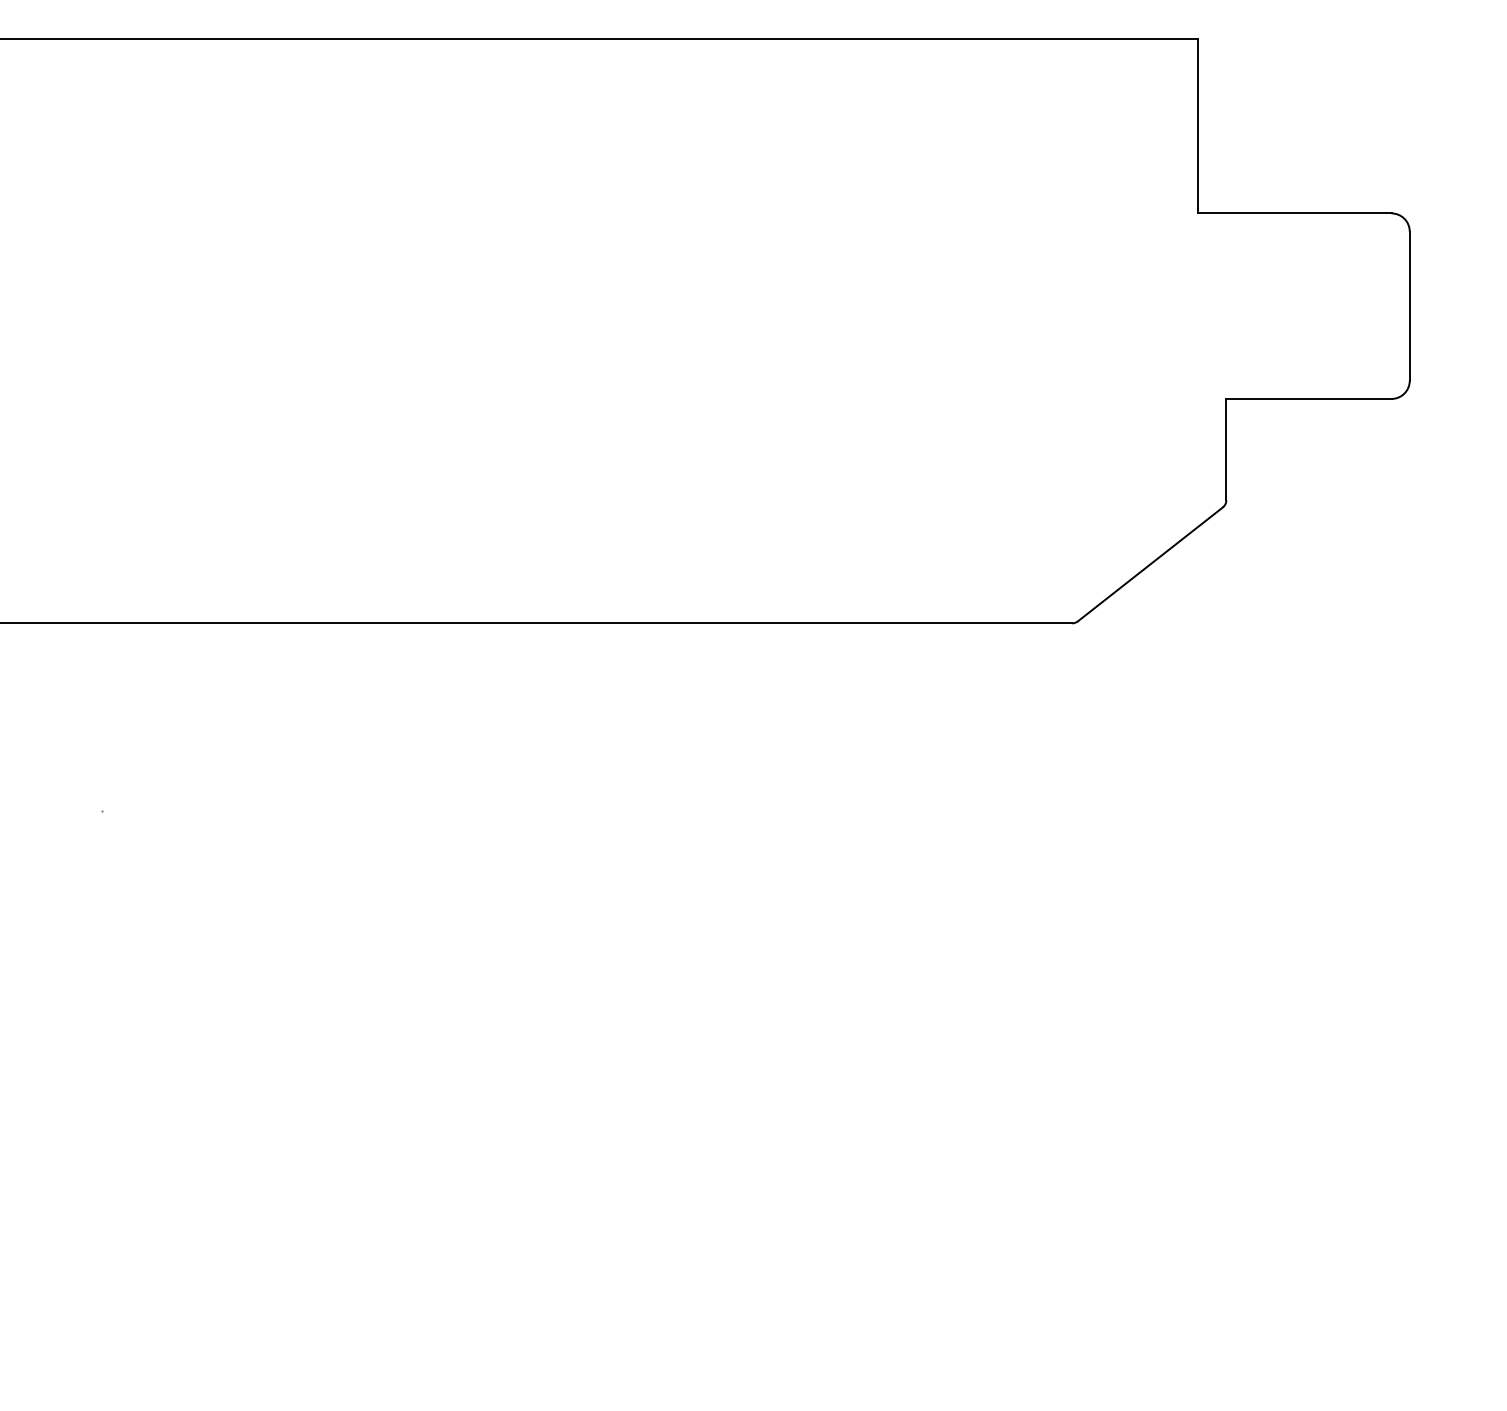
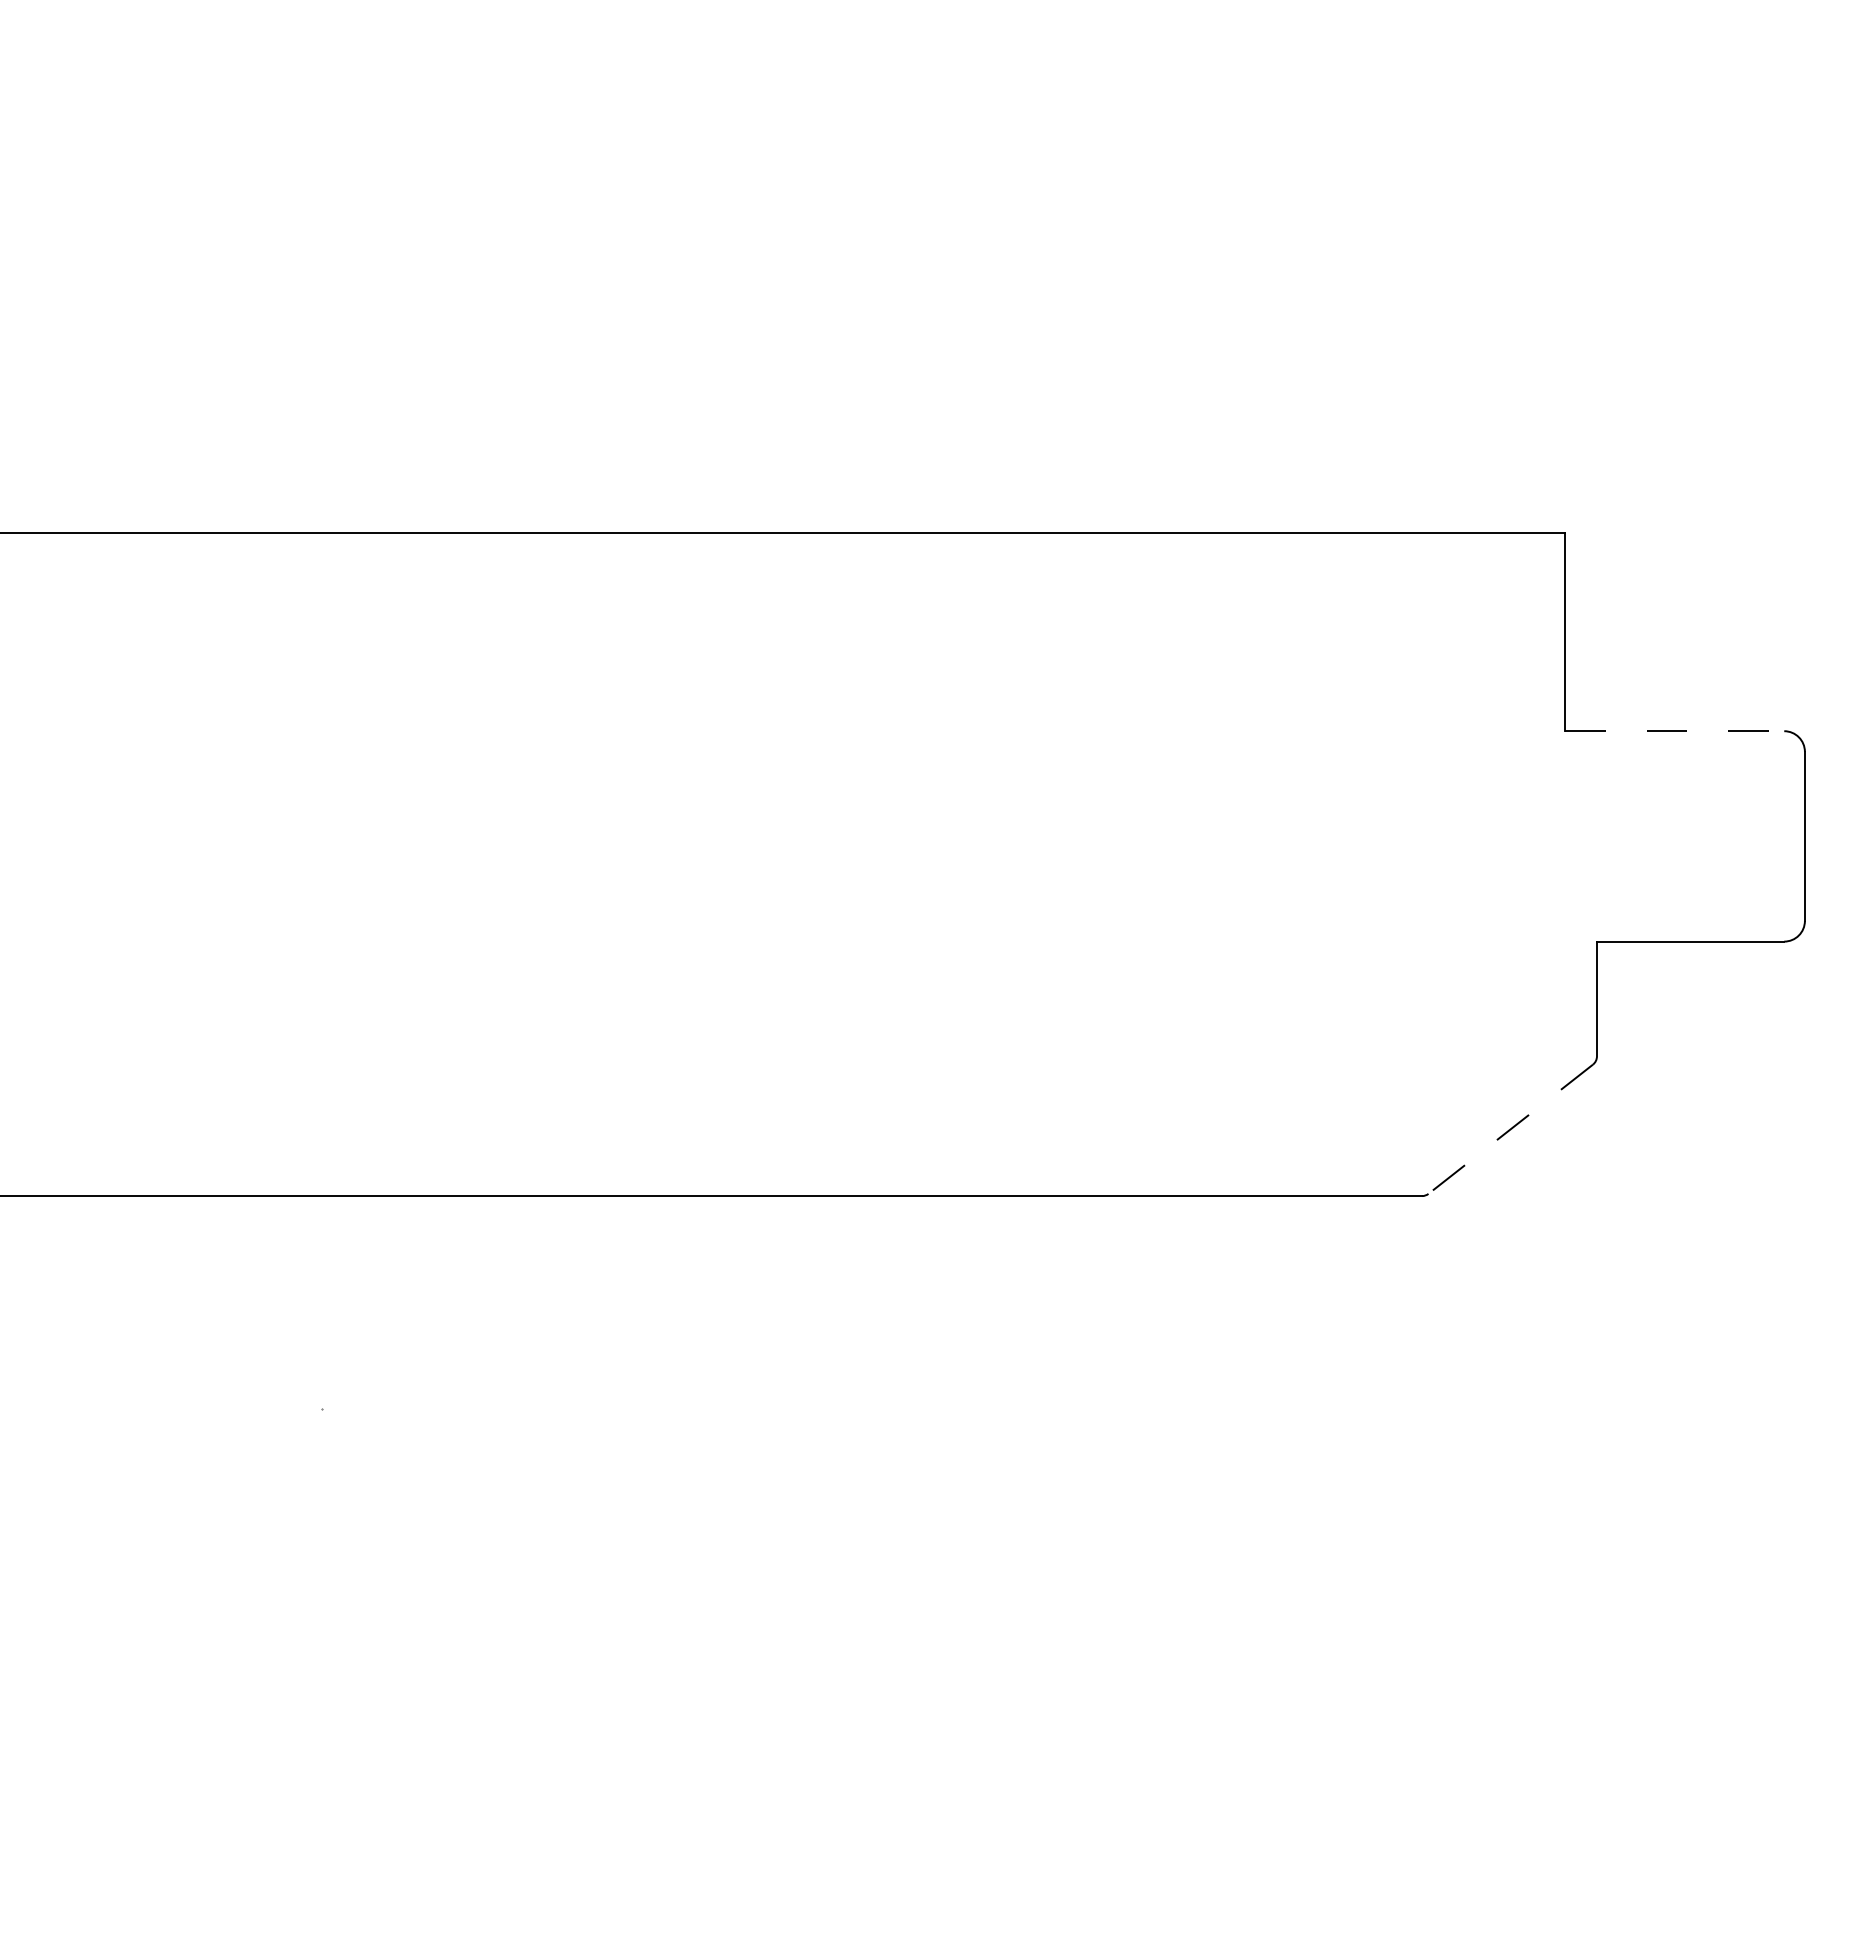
line: (1294, 213) -> (1674, 731), solid -> dashed
line: (1150, 564) -> (1510, 1129), solid -> dashed

